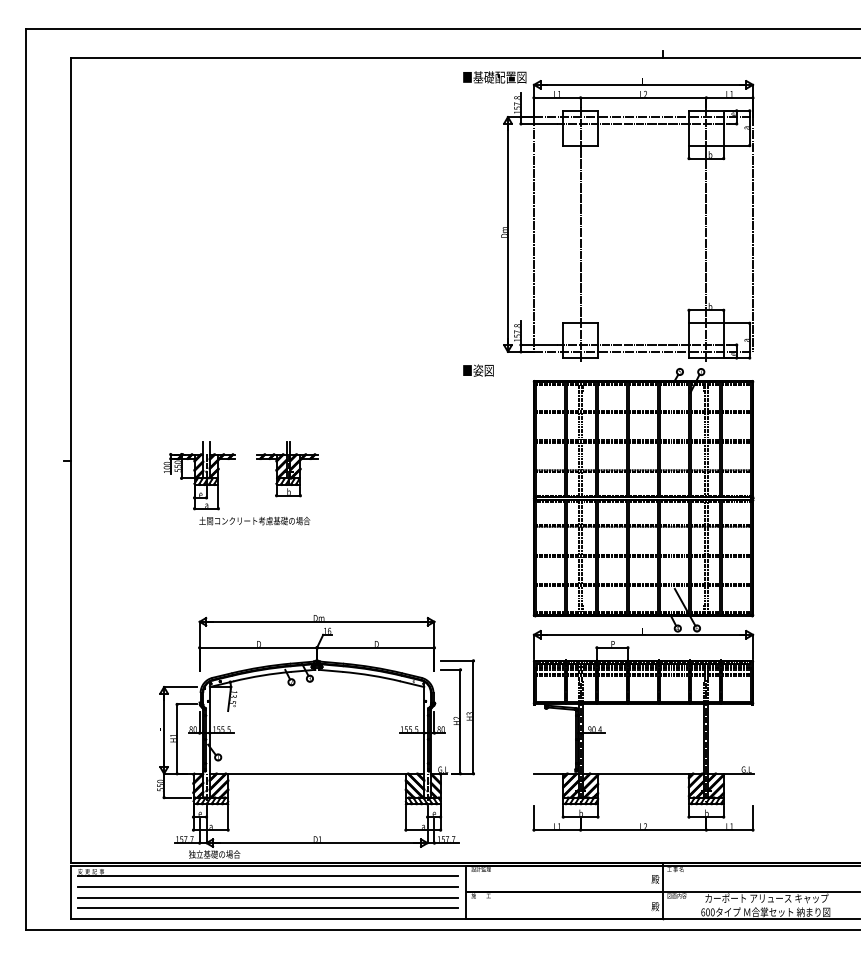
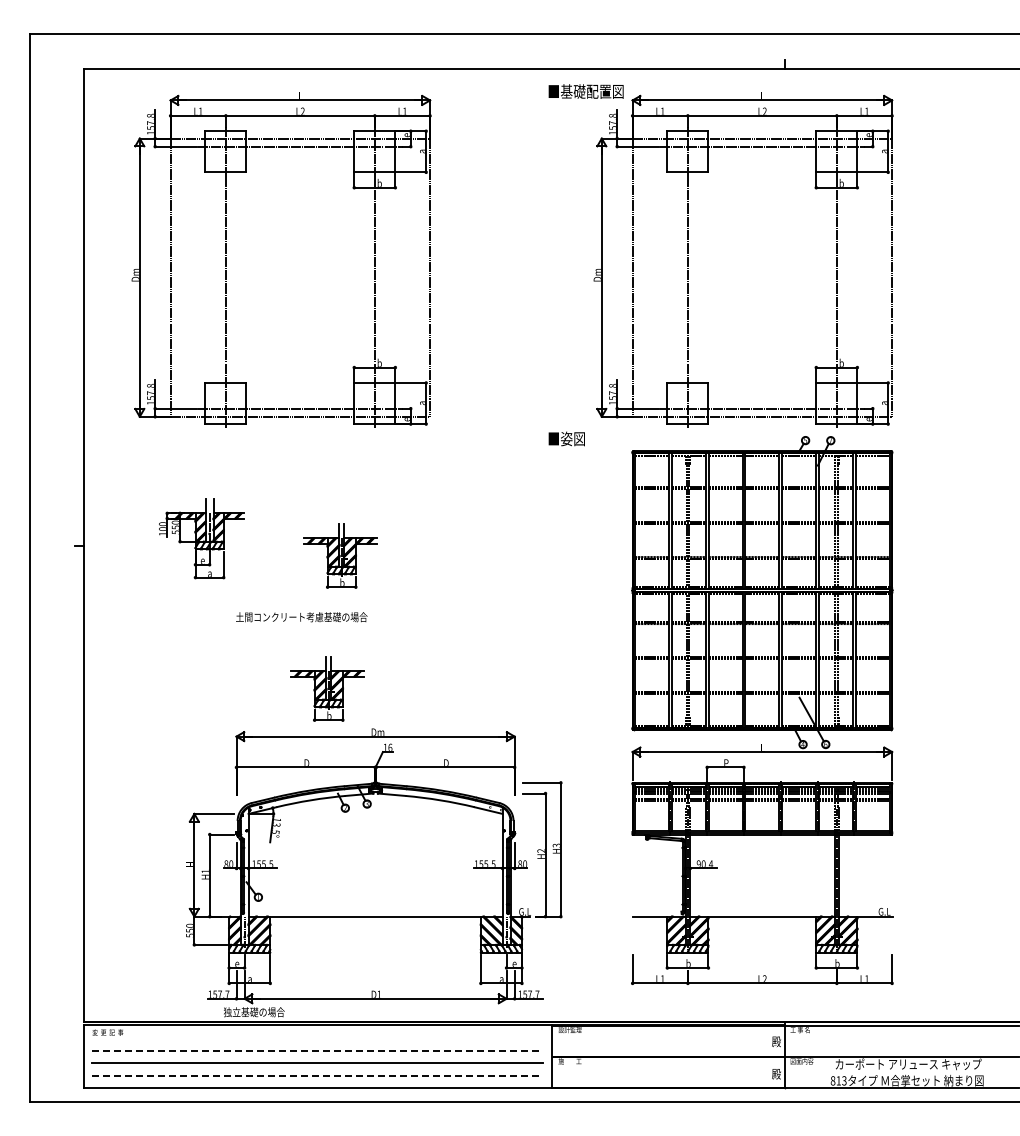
part: (191, 219) -> (226, 259), added
part: (199, 475) -> (201, 538), moved
part: (276, 581) -> (327, 688), added
line: (268, 876) -> (317, 1038), removed
line: (268, 886) -> (317, 1050), solid -> dashed
line: (268, 907) -> (317, 1075), solid -> dashed
text: (707, 912) -> (838, 1080), 600 -> 813

